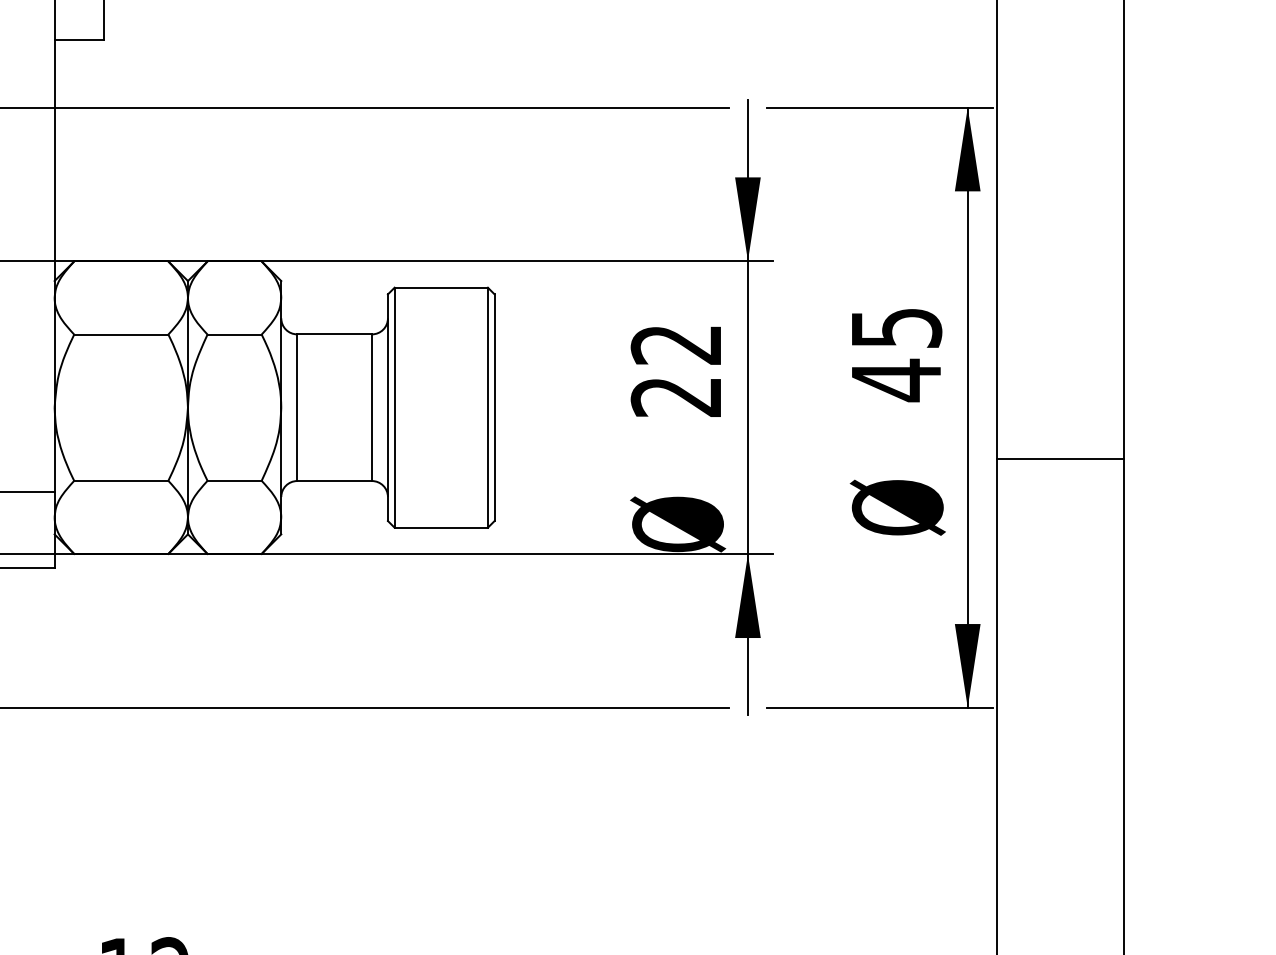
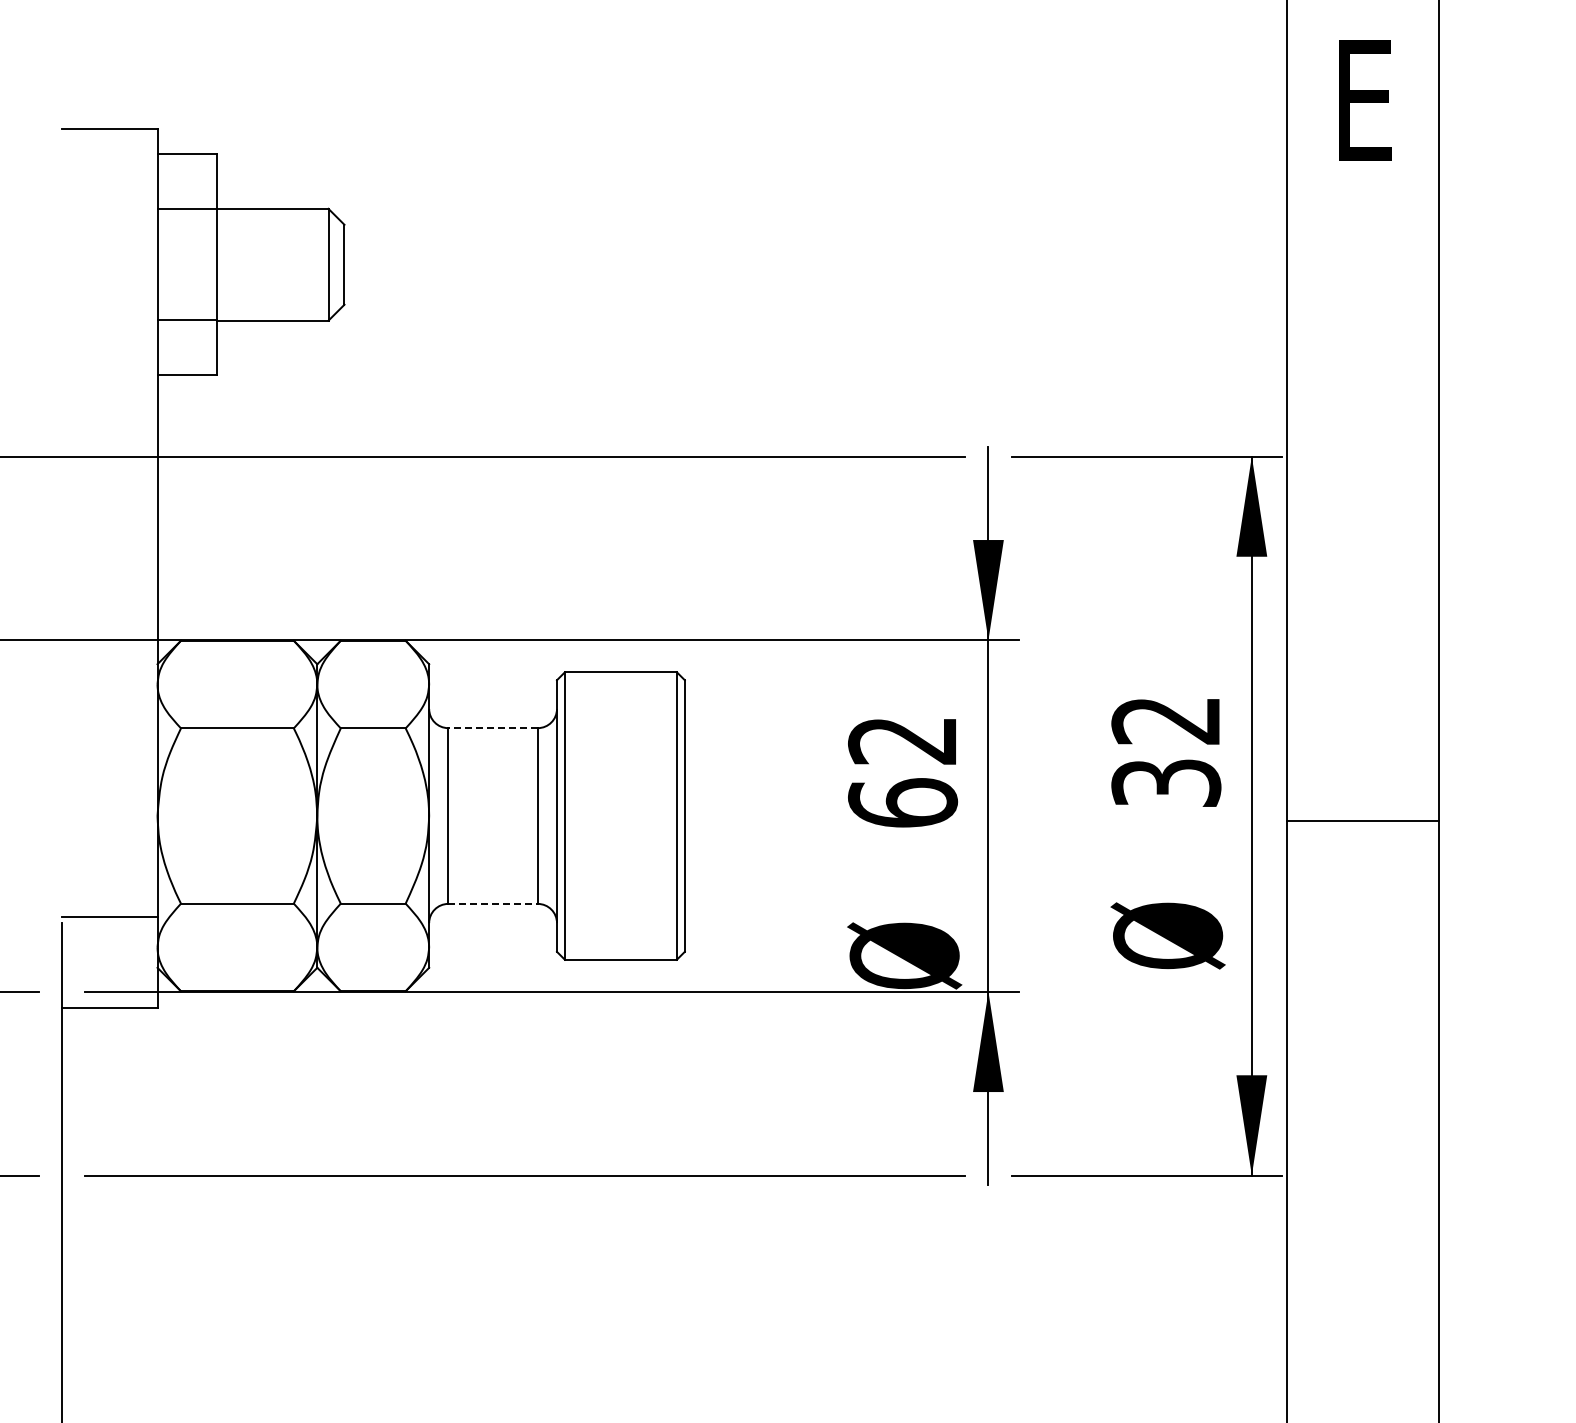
line: (334, 334) -> (493, 728), solid -> dashed
text: (896, 355) -> (1166, 753), 45 -> 32
text: (677, 396) -> (903, 802), 22 -> 62
line: (1060, 458) -> (1363, 820), moved
line: (334, 480) -> (493, 903), solid -> dashed

